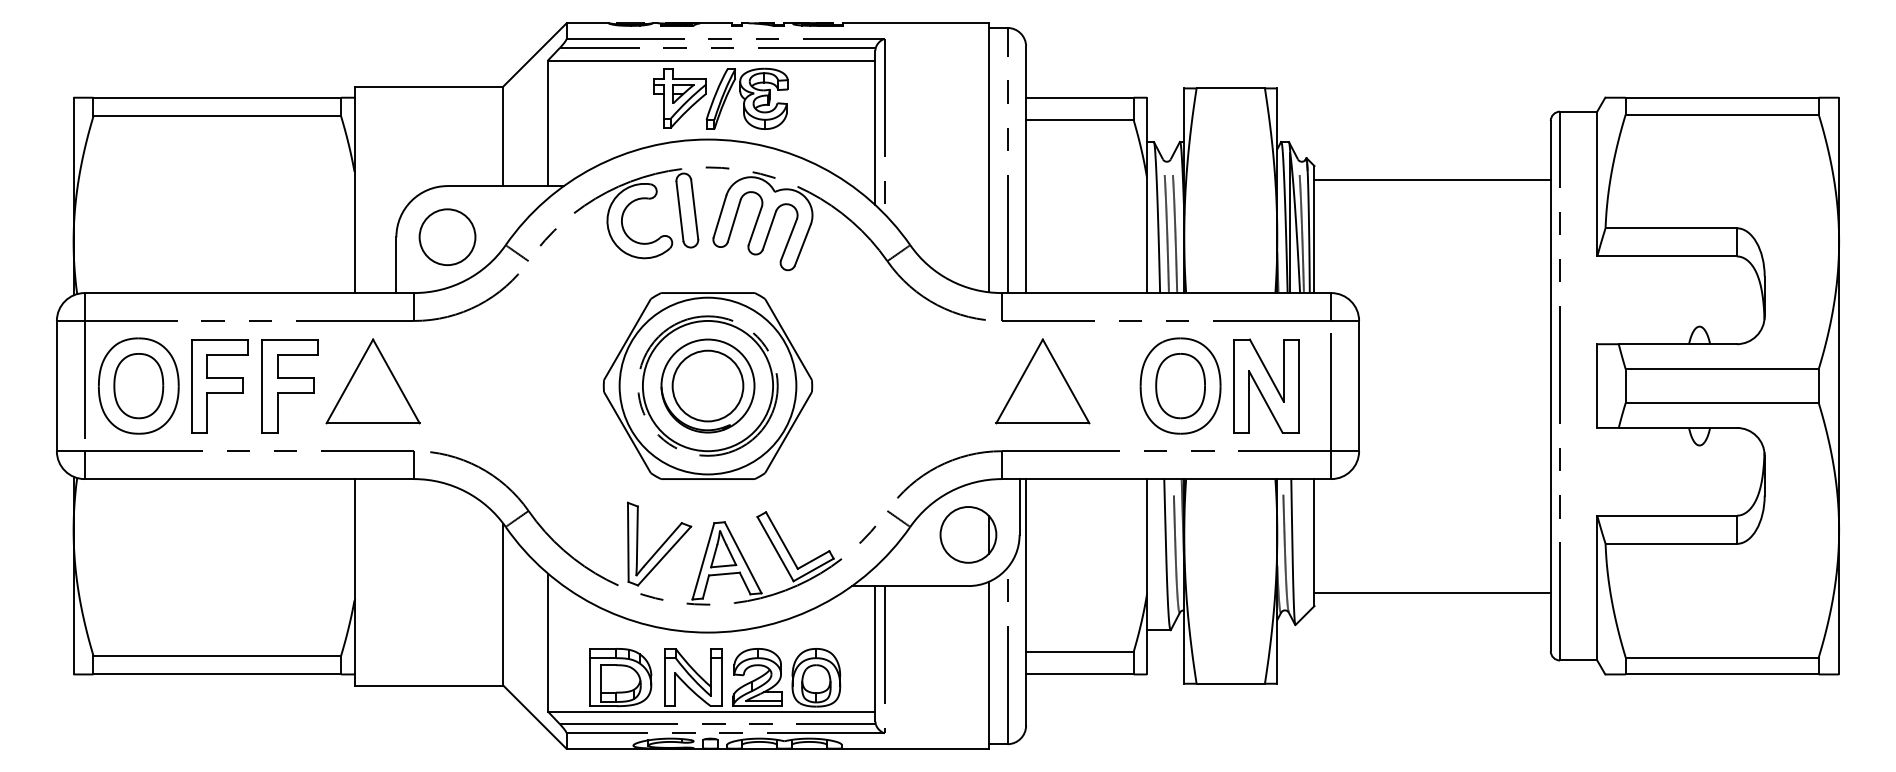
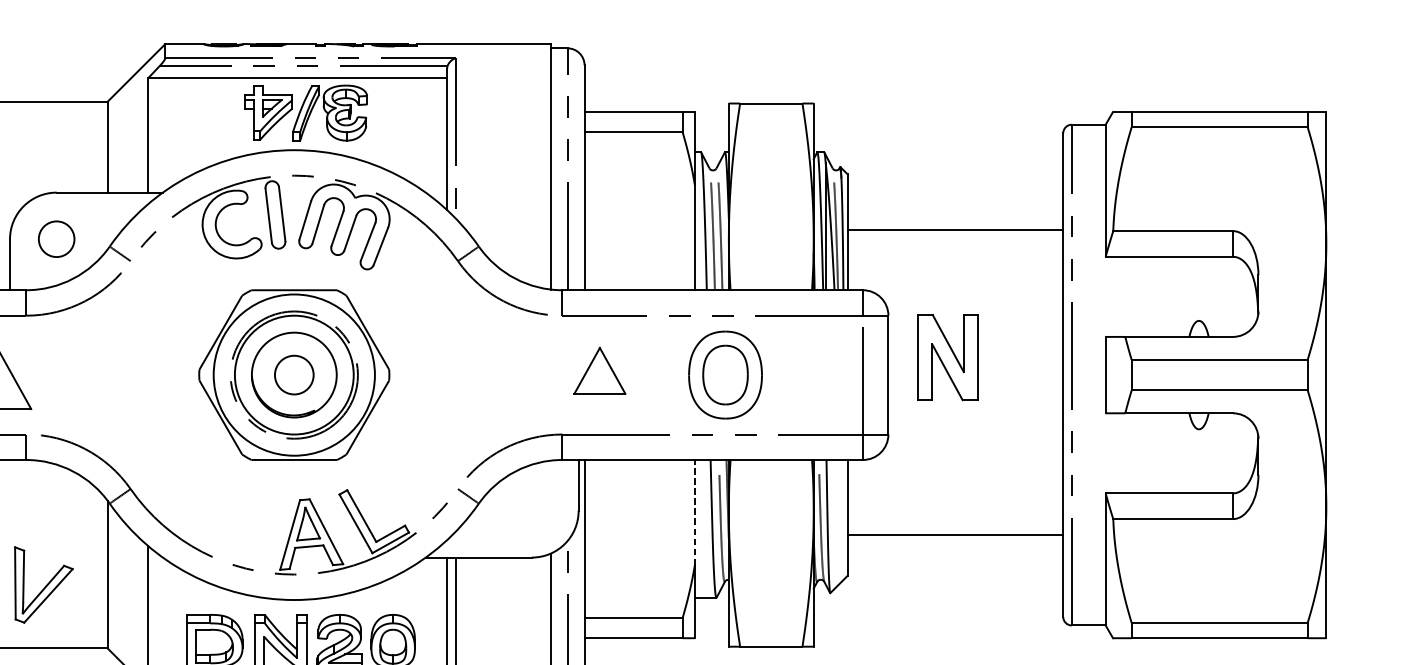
line: (1432, 179) -> (955, 229), moved
circle: (447, 236) -> (56, 238), size x0.7
part: (1042, 381) -> (599, 370), size x0.6
circle: (707, 385) -> (293, 374), size x0.6
part: (1266, 385) -> (948, 357), moved
part: (968, 534) -> (531, 510), removed
line: (1147, 536) -> (695, 512), solid -> dashed
part: (659, 543) -> (43, 584), moved
line: (1432, 592) -> (955, 535), moved

